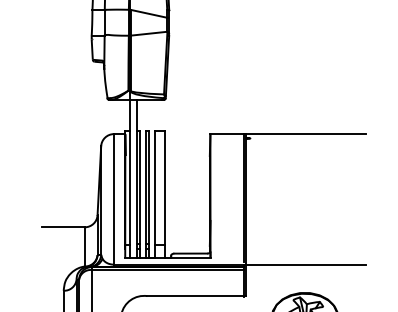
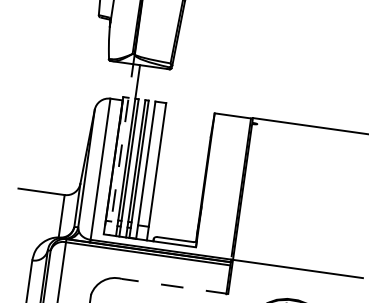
line: (130, 175) -> (122, 145), solid -> dashed
line: (195, 296) -> (173, 286), solid -> dashed

